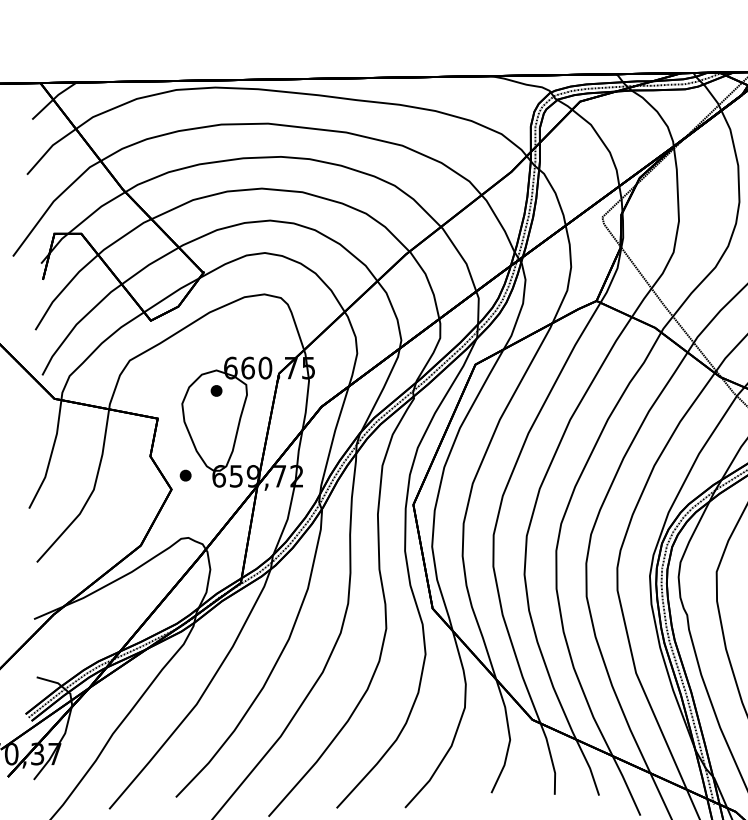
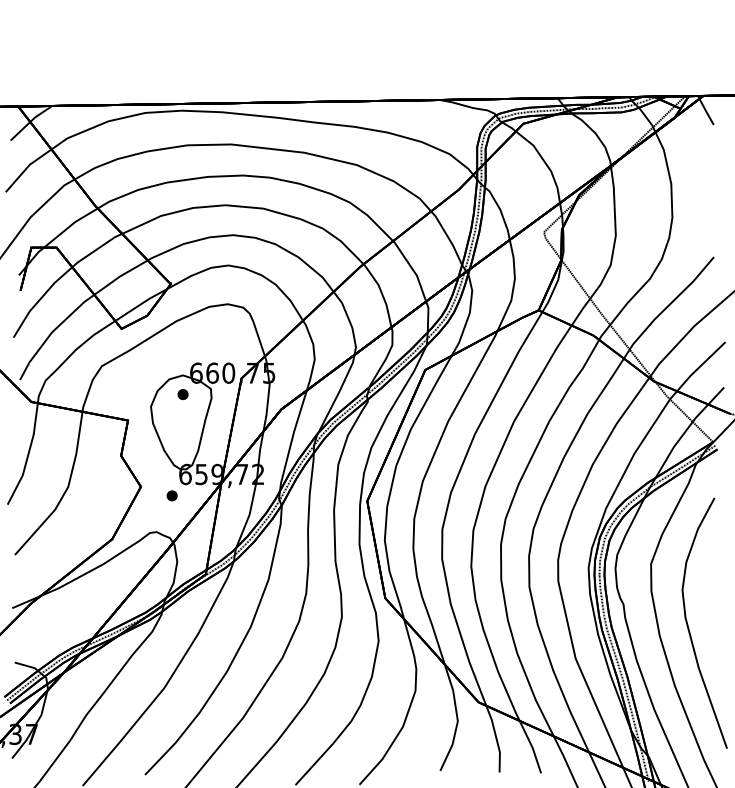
part: (184, 475) -> (171, 495), moved

